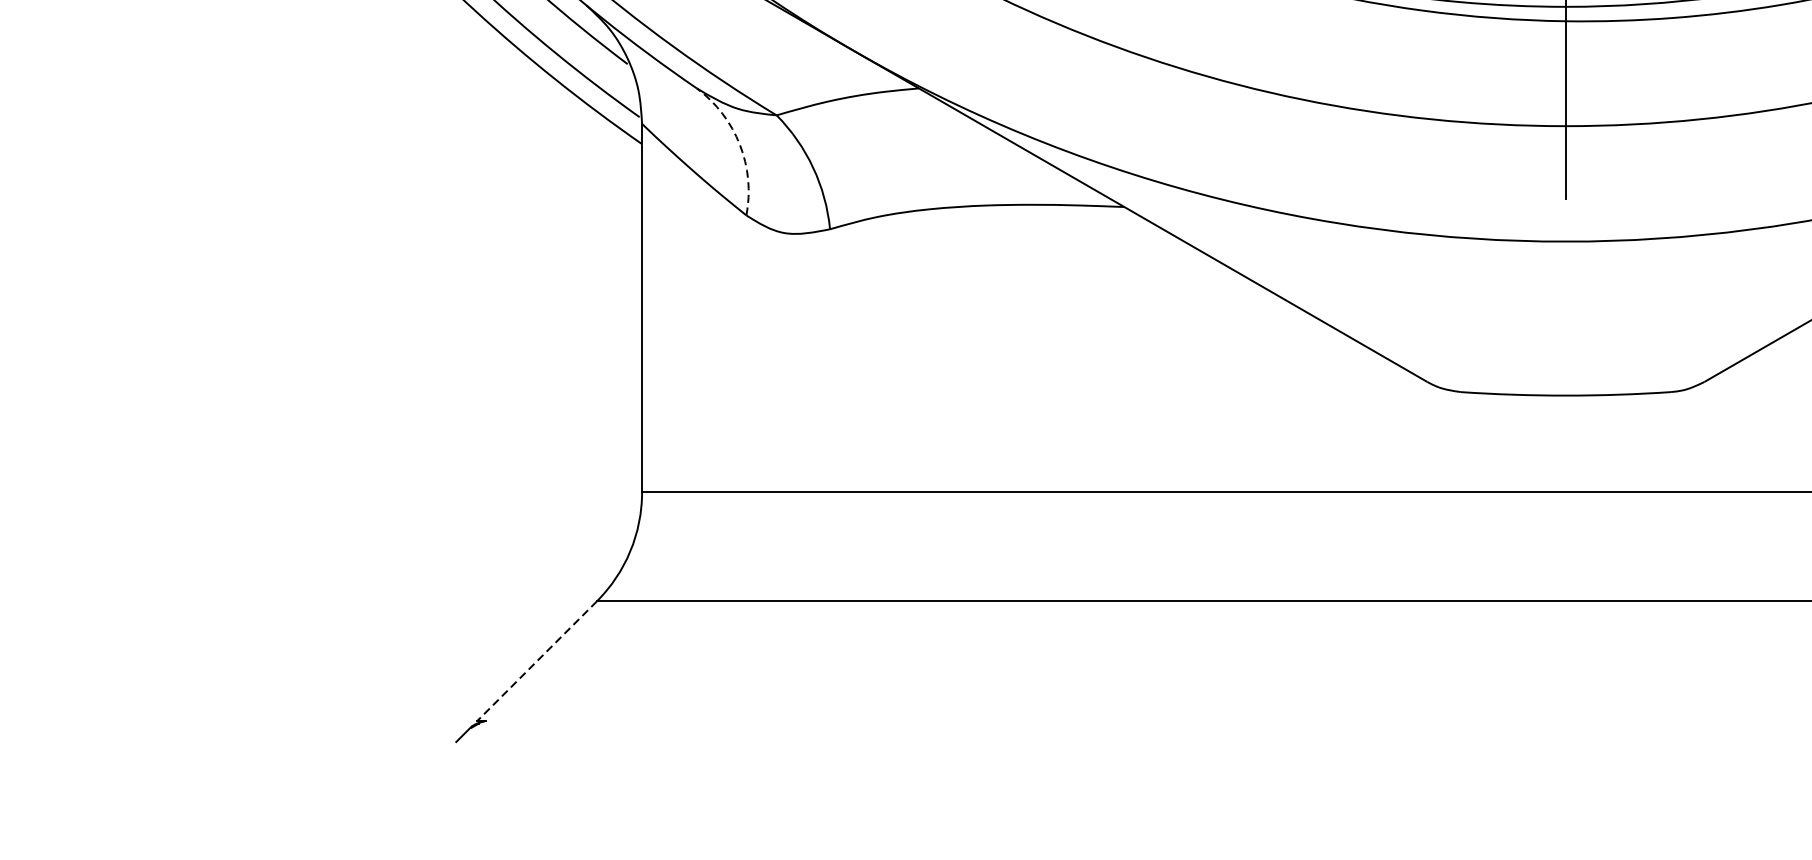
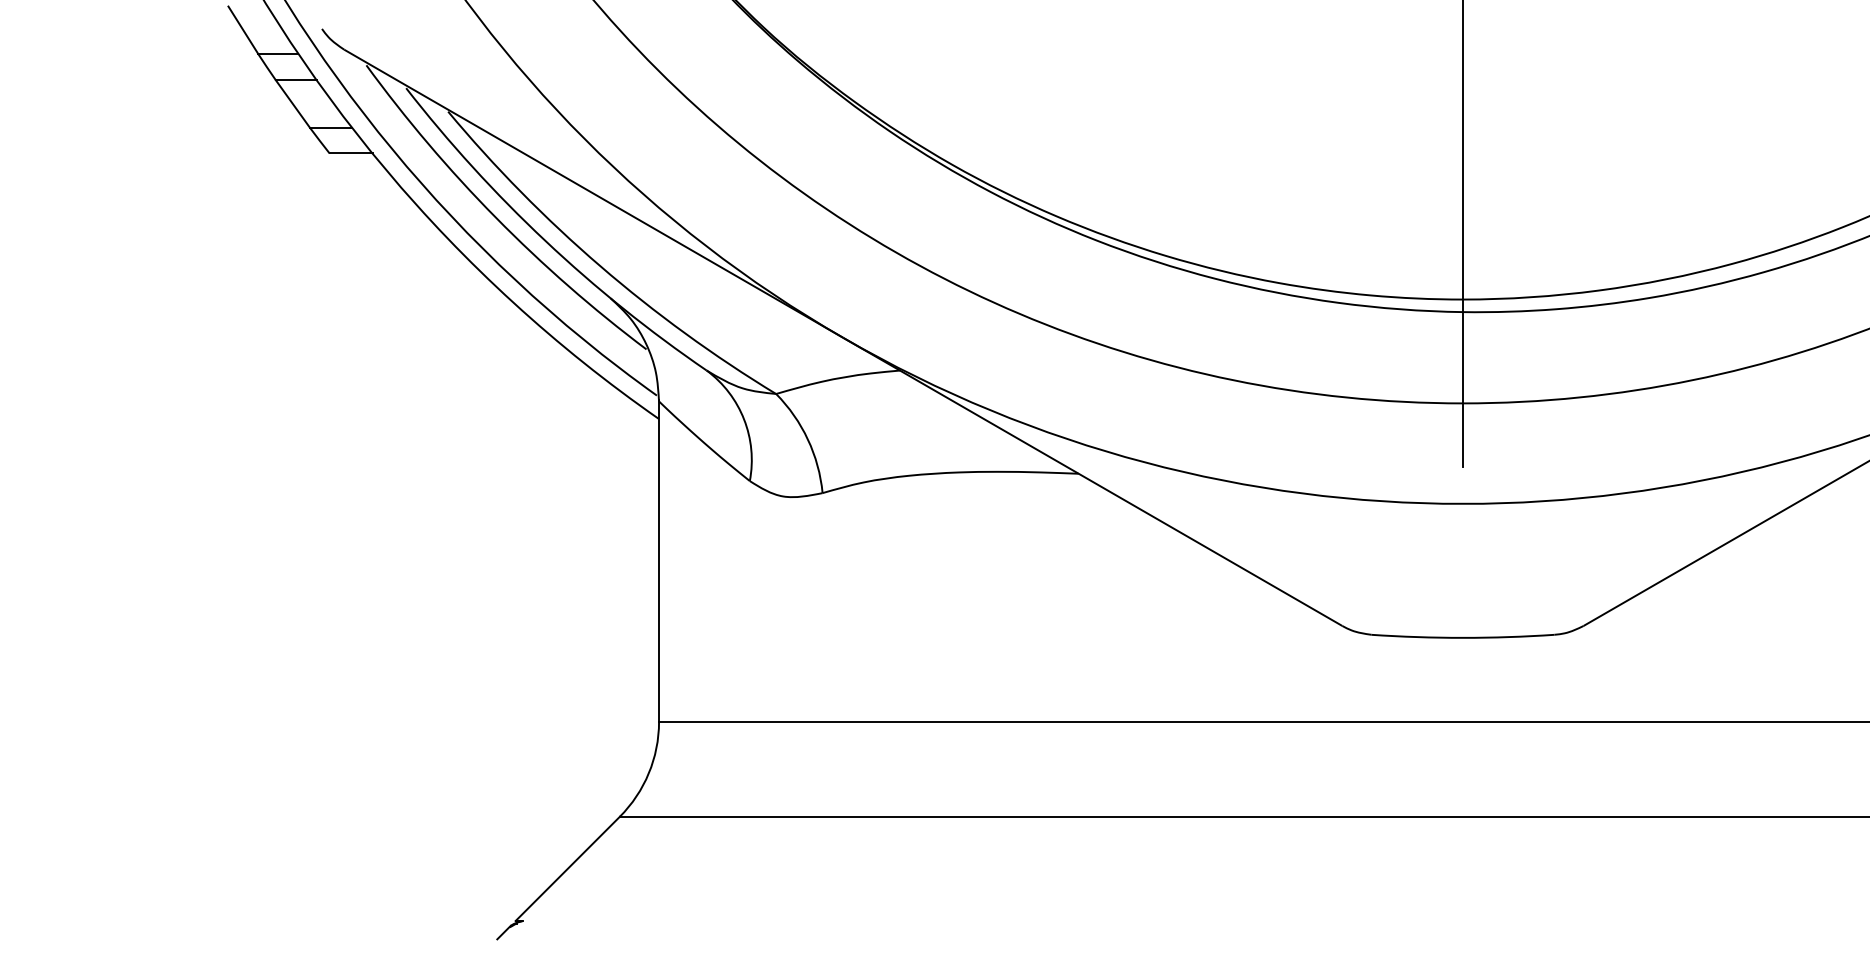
arc: (740, 144) -> (744, 419), dashed -> solid
line: (536, 660) -> (567, 868), dashed -> solid

